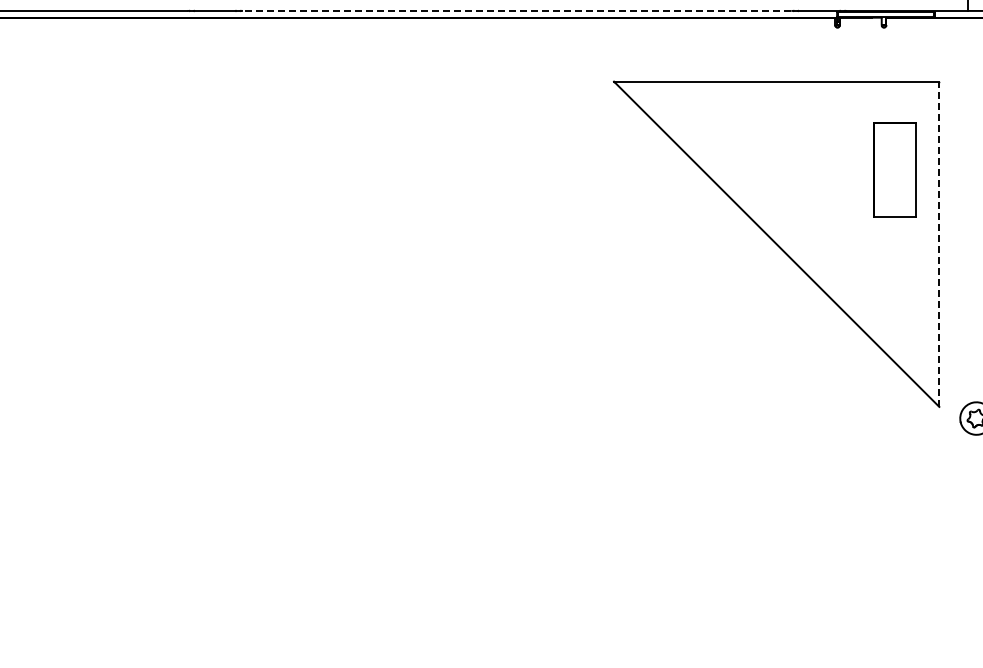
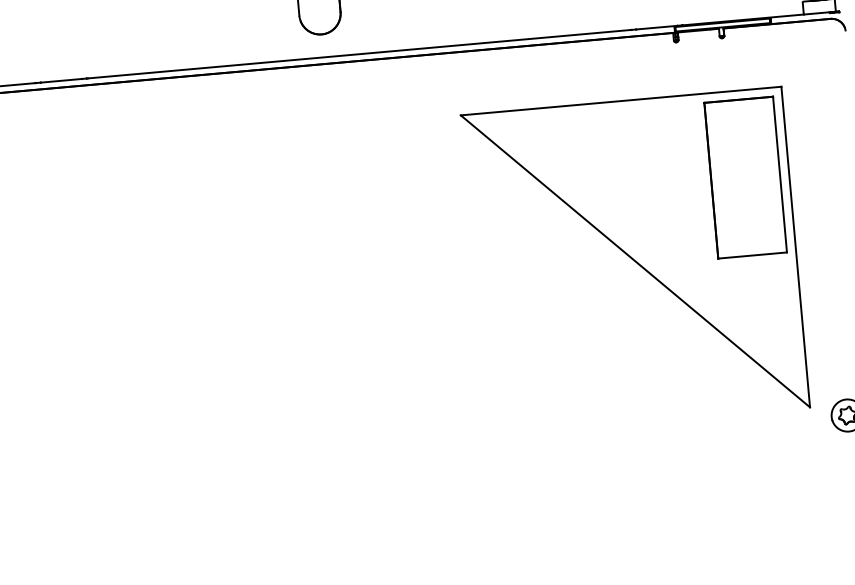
line: (516, 10) -> (358, 53), dashed -> solid
part: (894, 169) -> (744, 177), size x1.67
line: (939, 244) -> (795, 247), dashed -> solid

